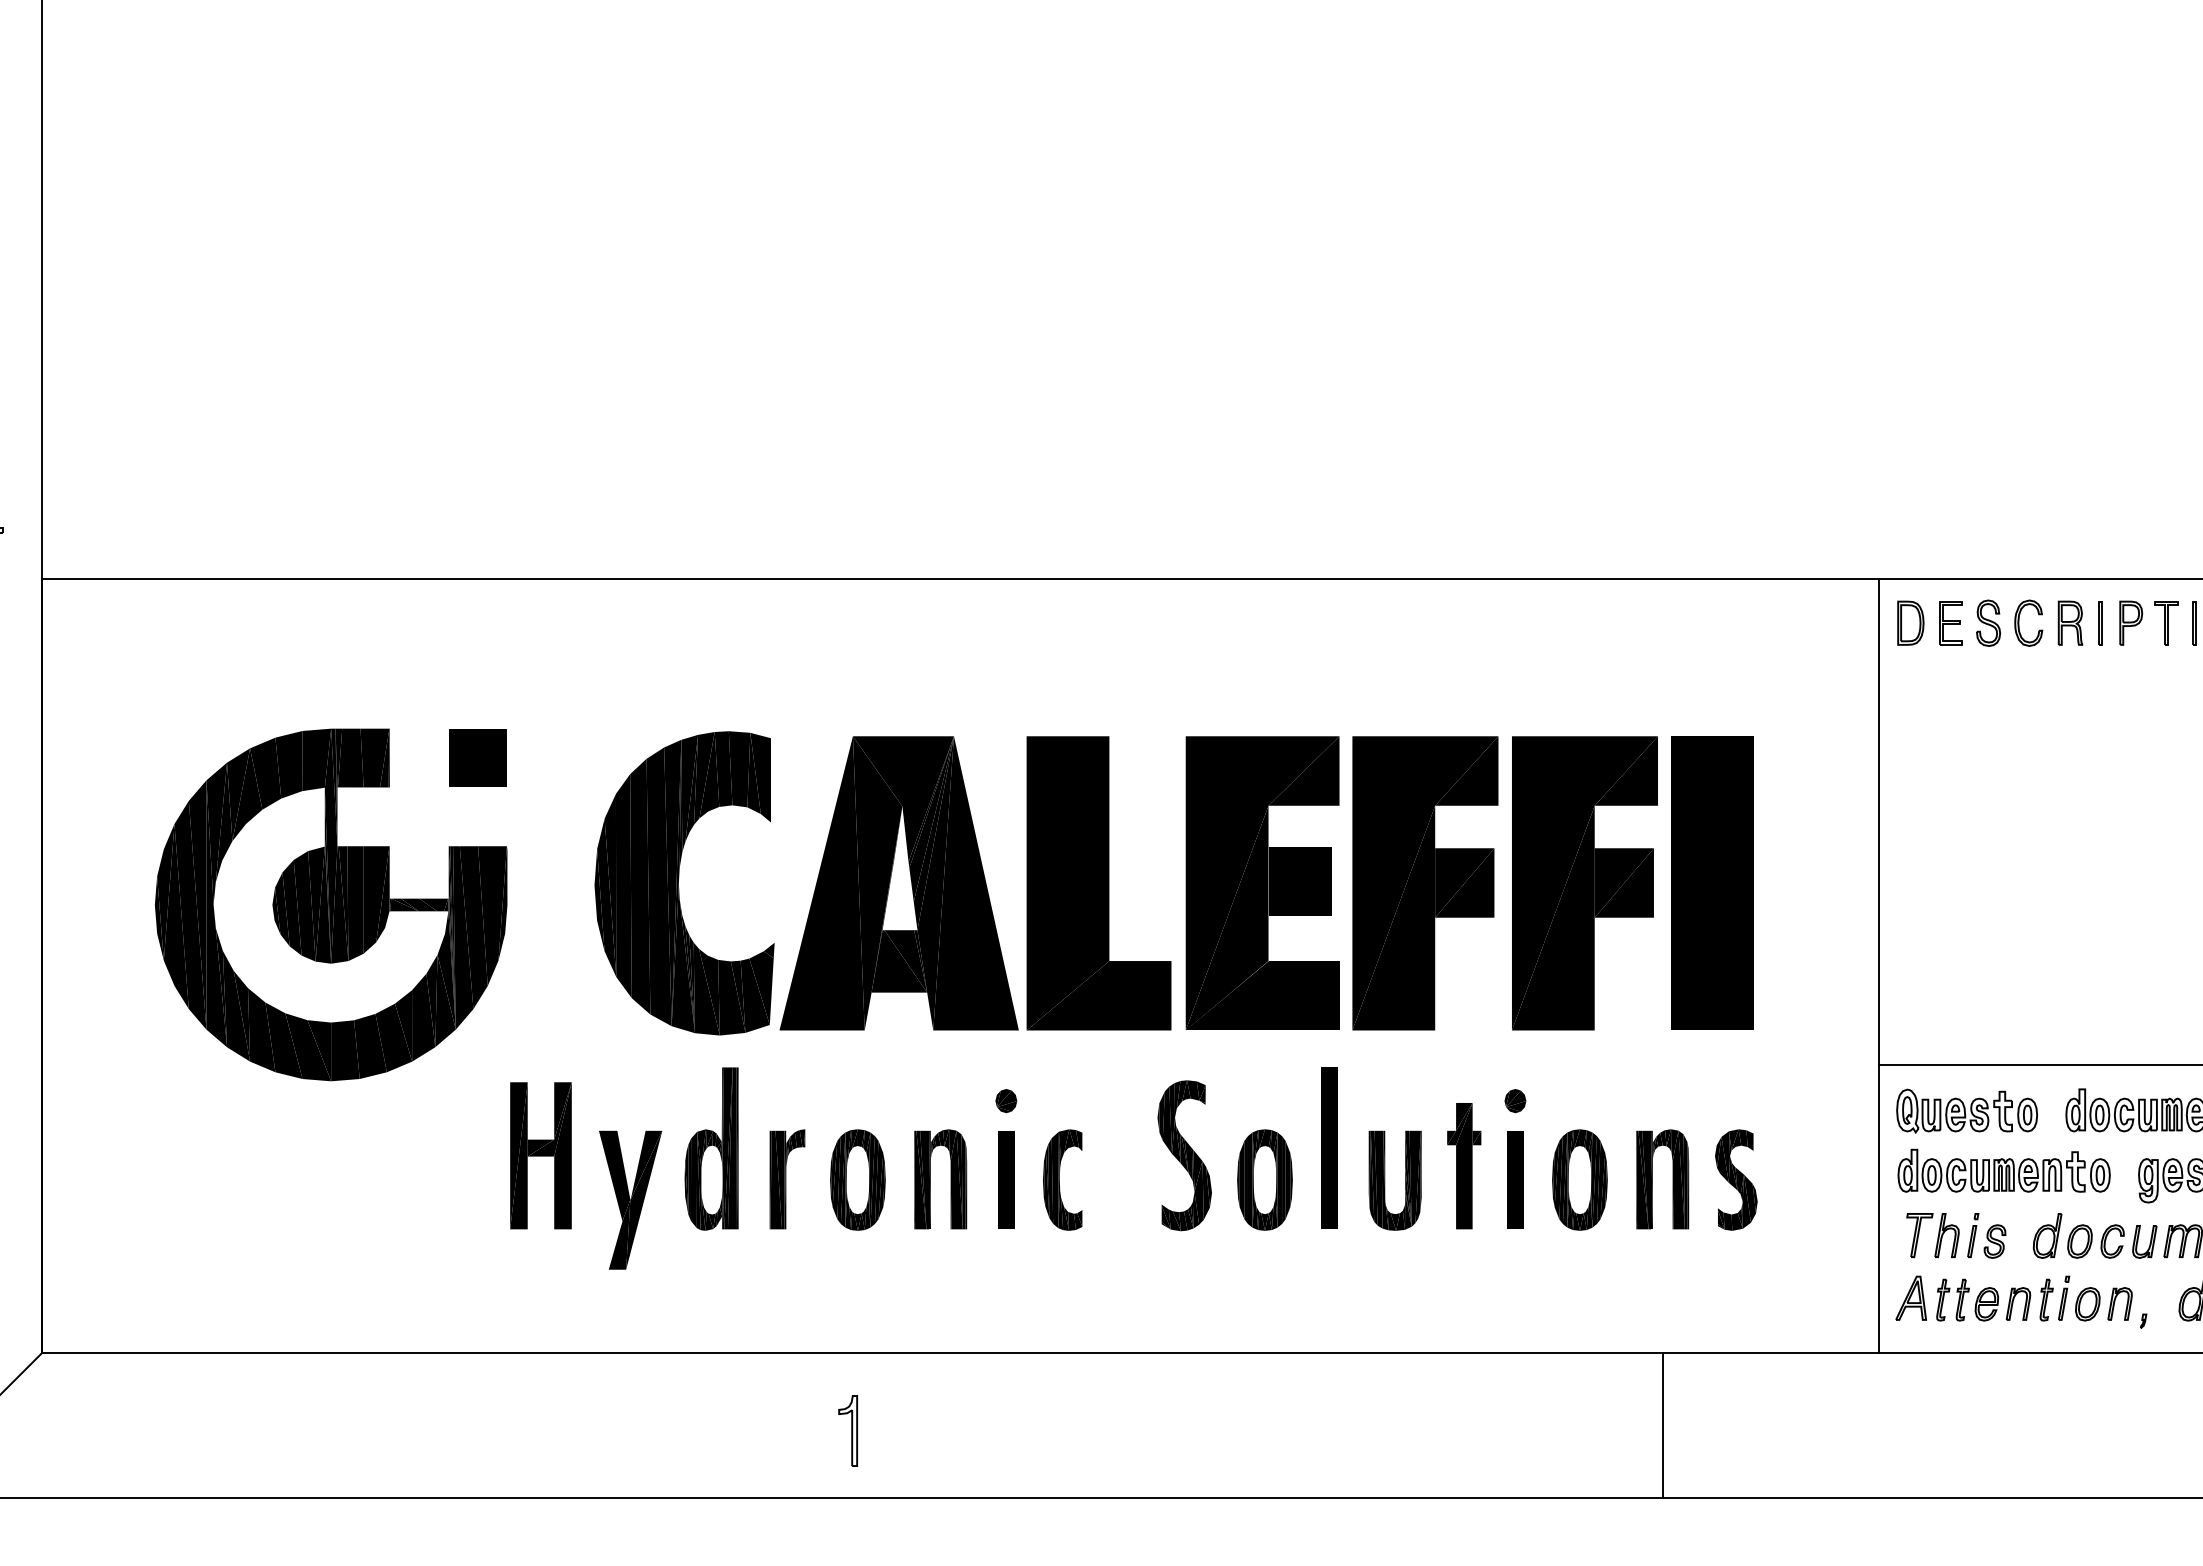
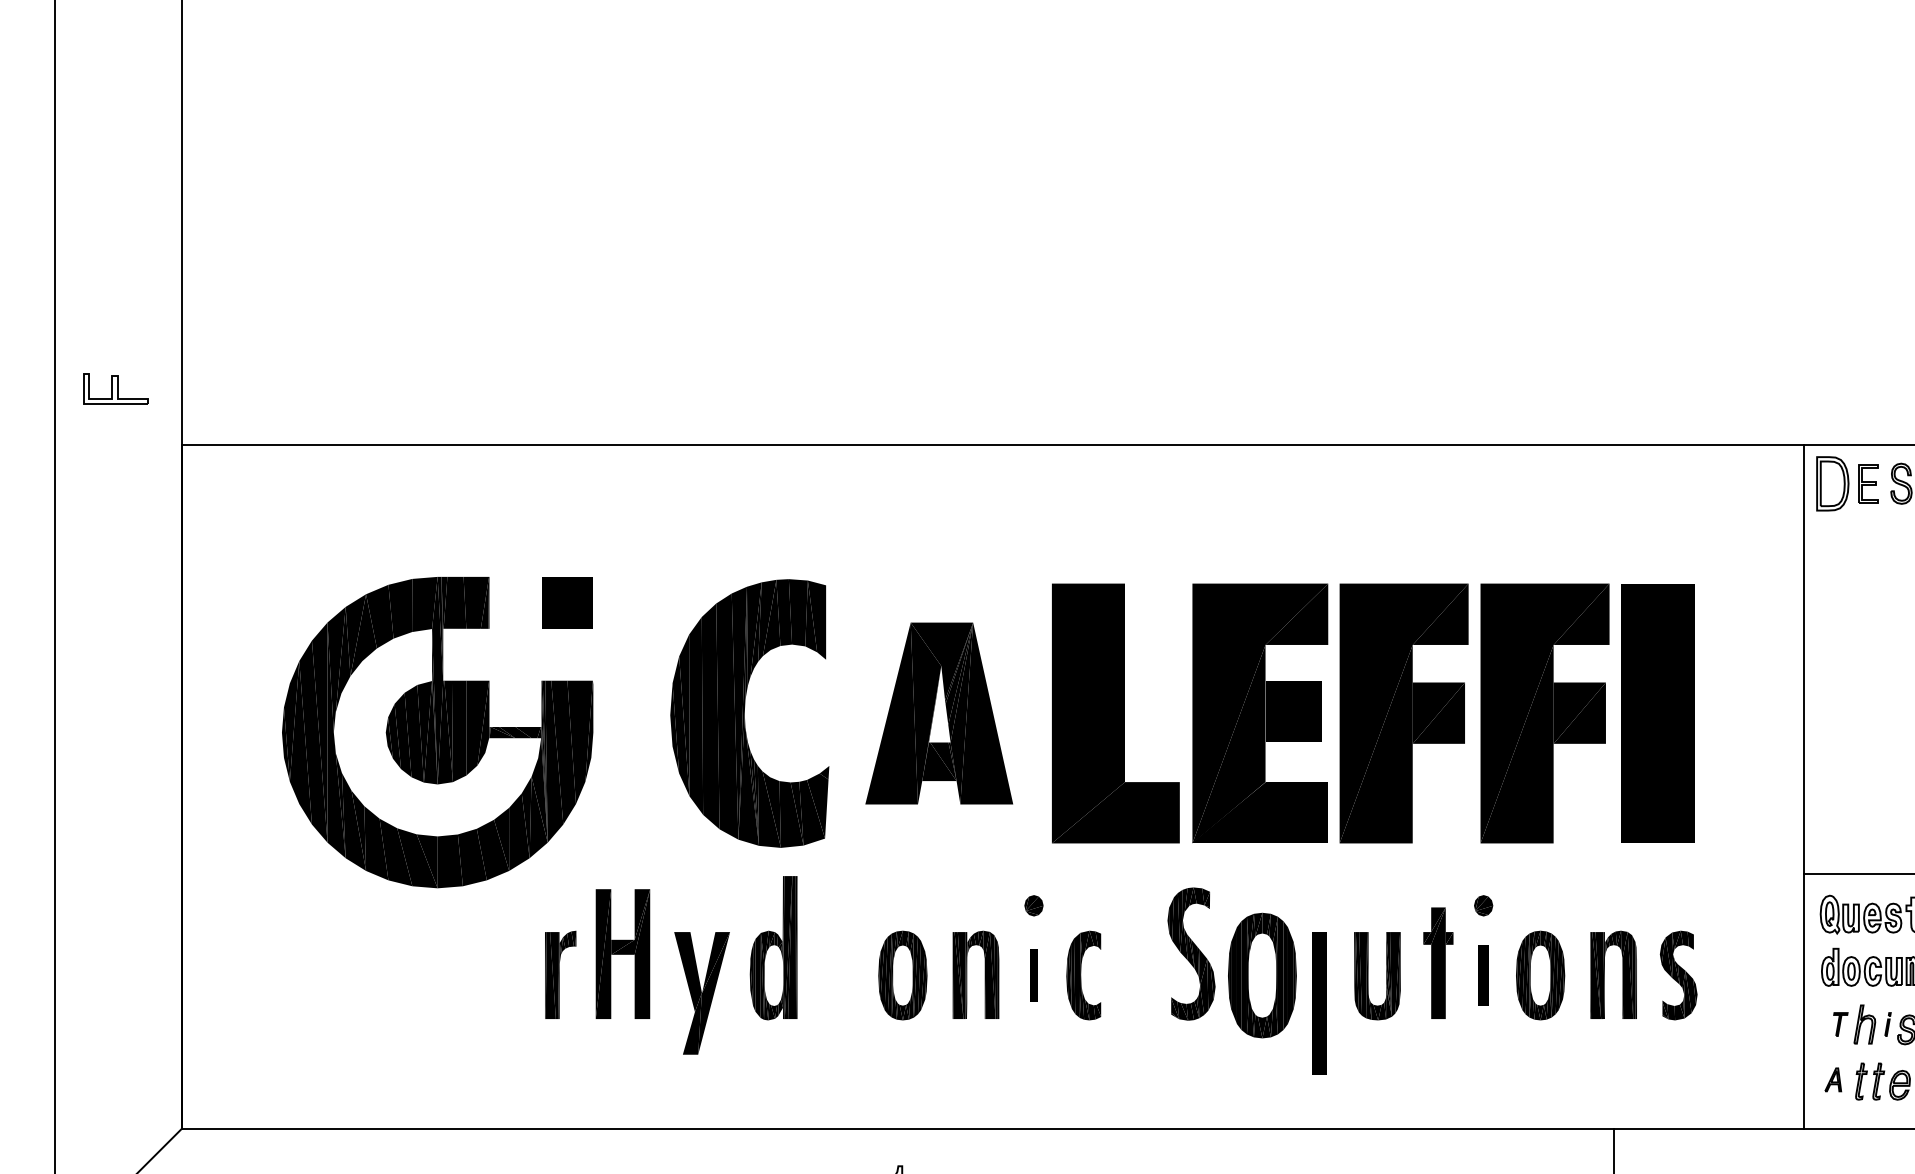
part: (1910, 622) -> (1832, 483), size x1.4
part: (898, 883) -> (938, 713), size x0.7
part: (1329, 1147) -> (1319, 1002), moved
part: (787, 1179) -> (560, 975), moved
part: (1006, 1179) -> (1034, 975), size x0.6
part: (1264, 1179) -> (1261, 975), size x1.4
part: (1515, 1179) -> (1483, 975), size x0.7
part: (1919, 1235) -> (1840, 1024), size x0.6
part: (1973, 1235) -> (1888, 1024), size x0.6
part: (1911, 1297) -> (1833, 1079), size x0.6

